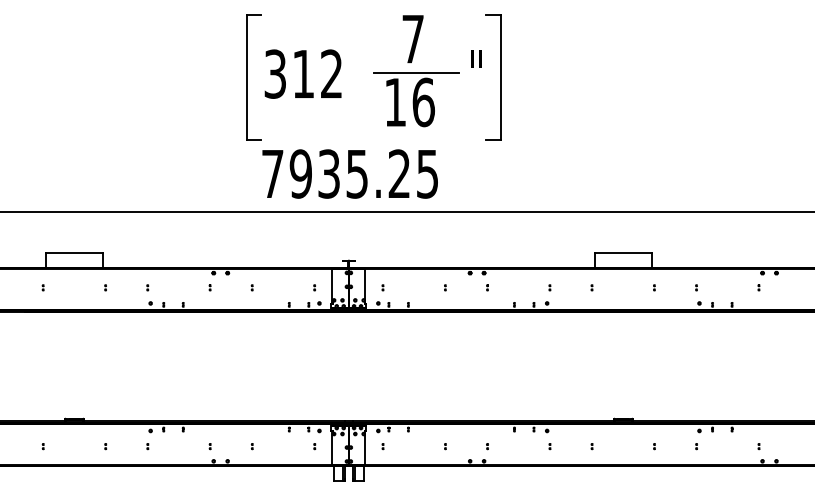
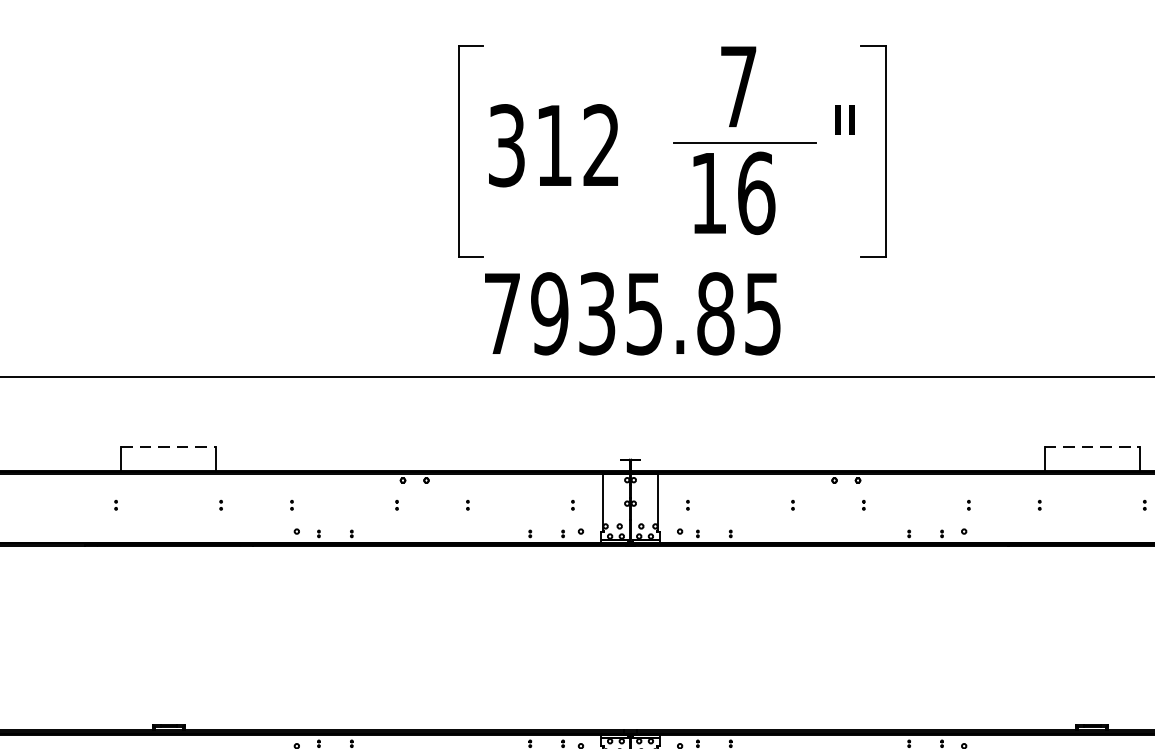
text: (399, 173) -> (715, 312), 7935.25 -> 7935.85
line: (75, 253) -> (170, 447), solid -> dashed
line: (623, 253) -> (1092, 447), solid -> dashed

